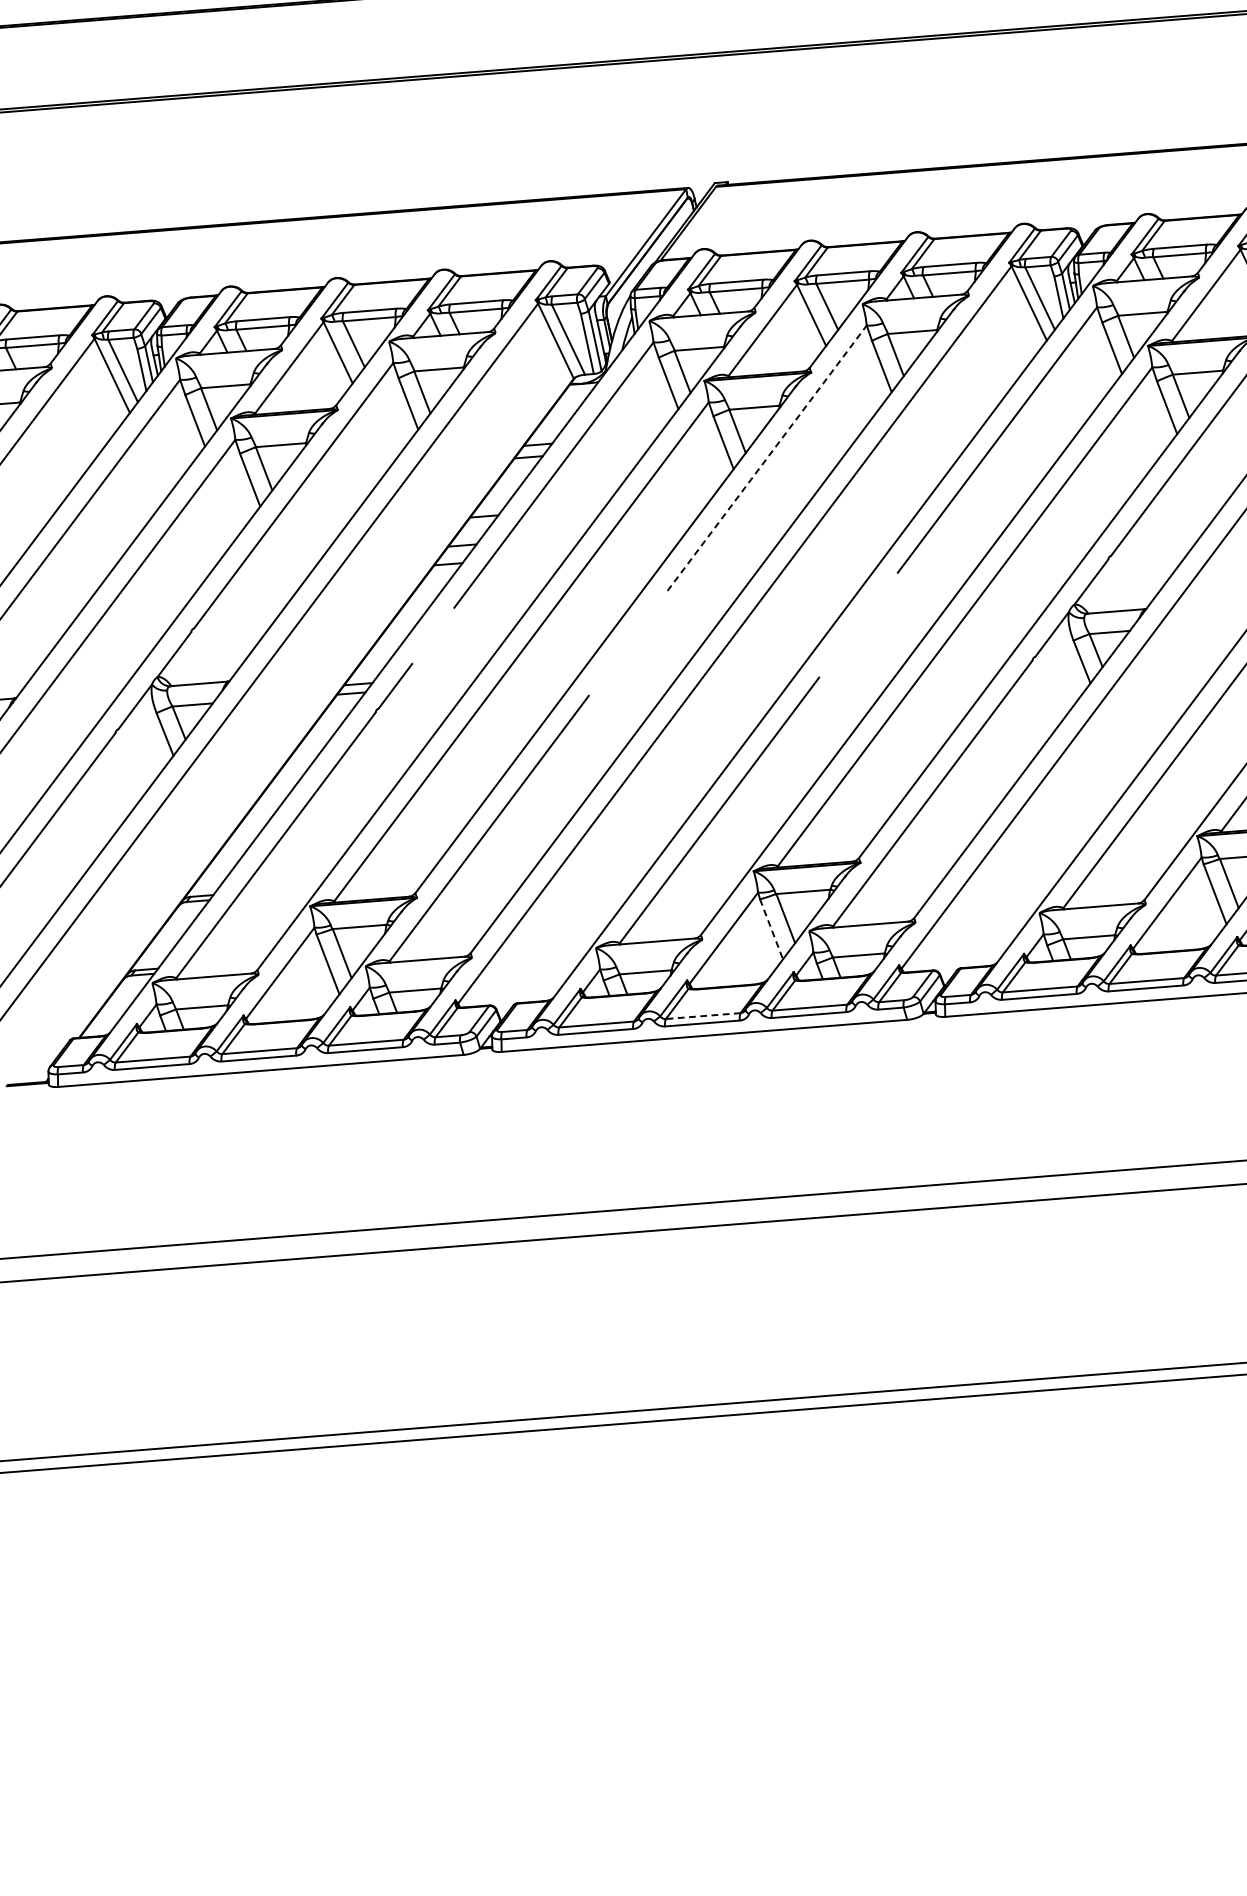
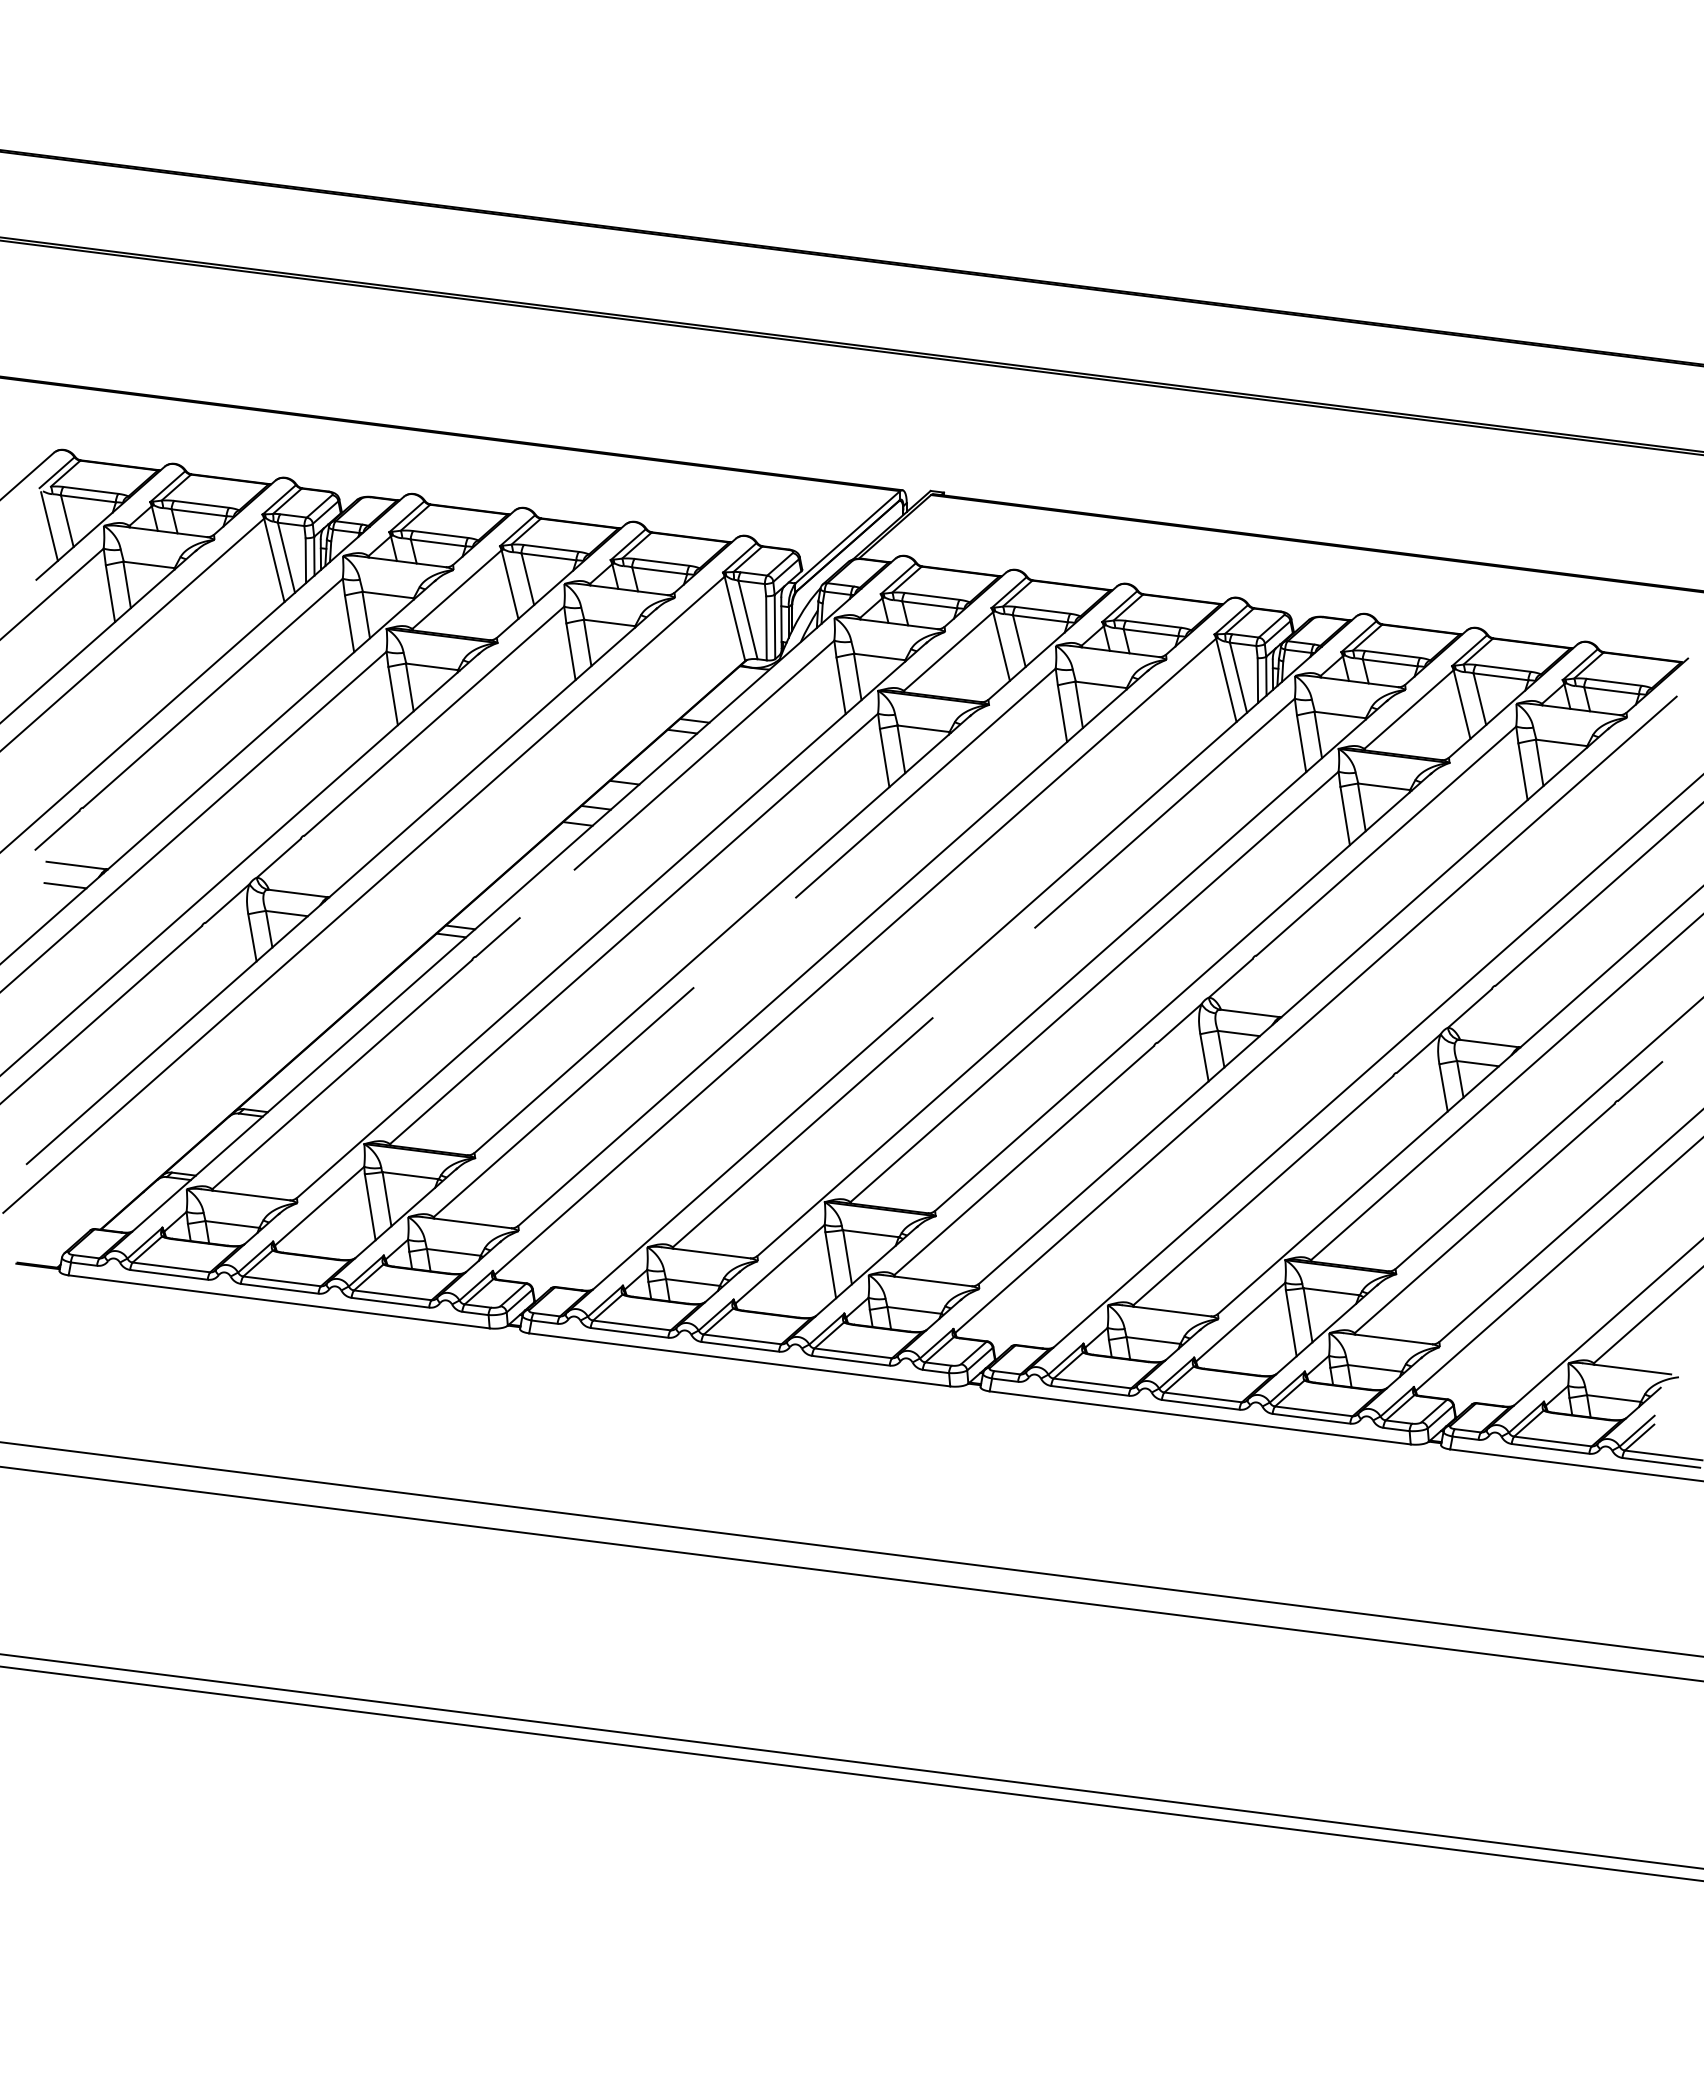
line: (767, 457) -> (926, 782), dashed -> solid
line: (771, 929) -> (830, 1265), dashed -> solid
line: (703, 1016) -> (742, 1339), dashed -> solid

